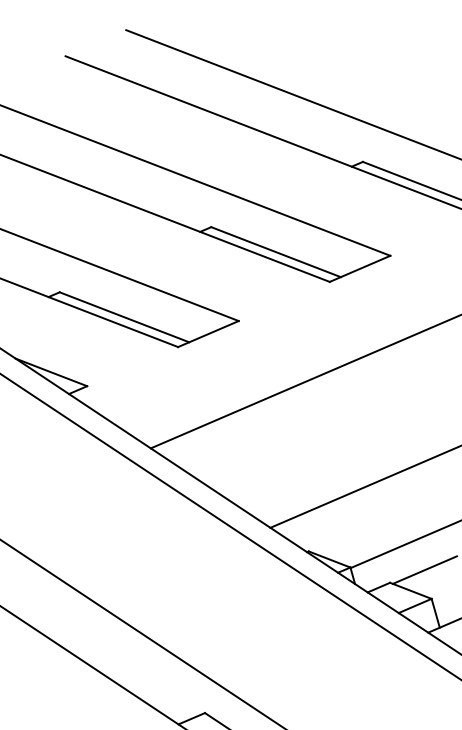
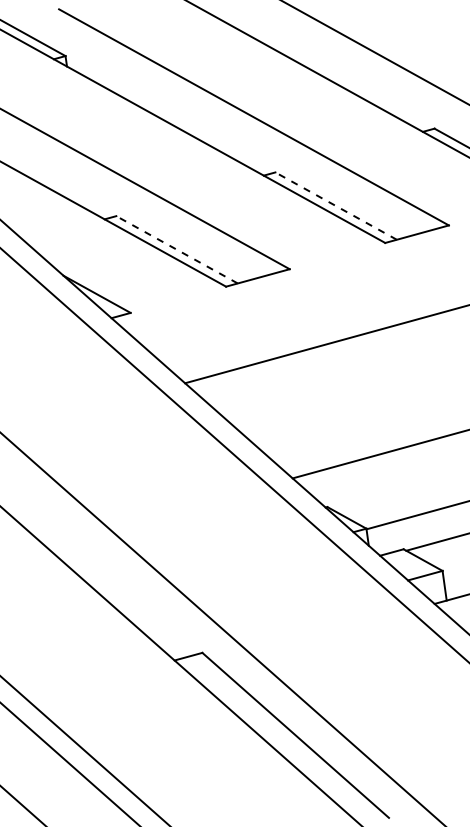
line: (275, 251) -> (335, 205), solid -> dashed
line: (123, 317) -> (176, 249), solid -> dashed

